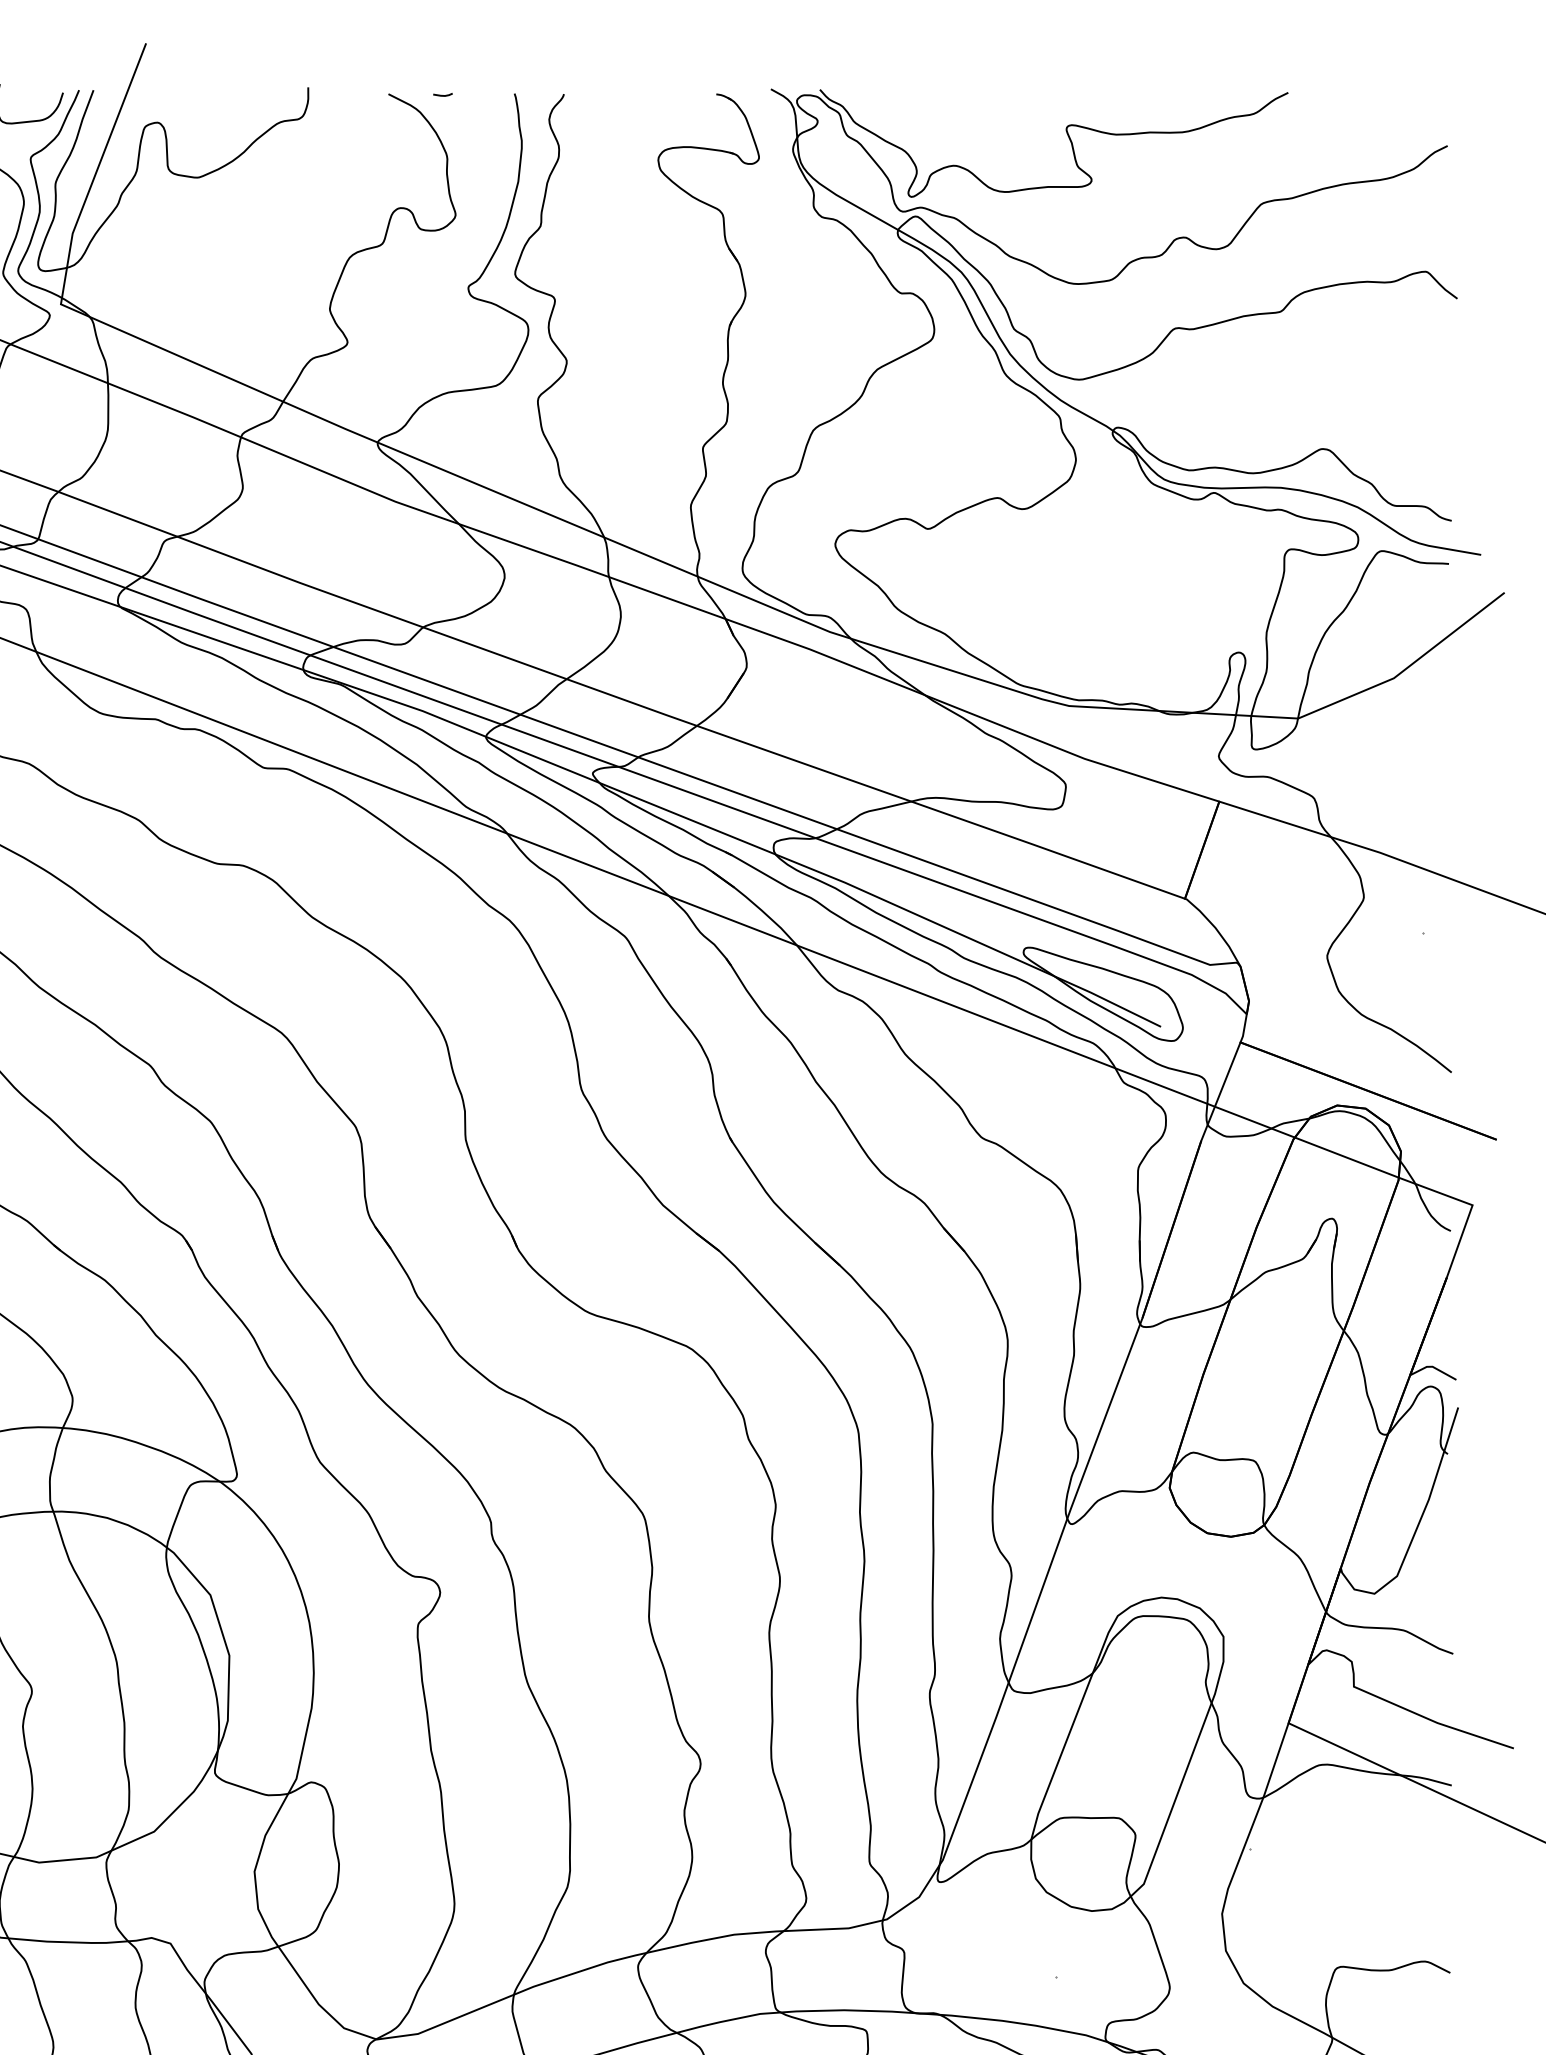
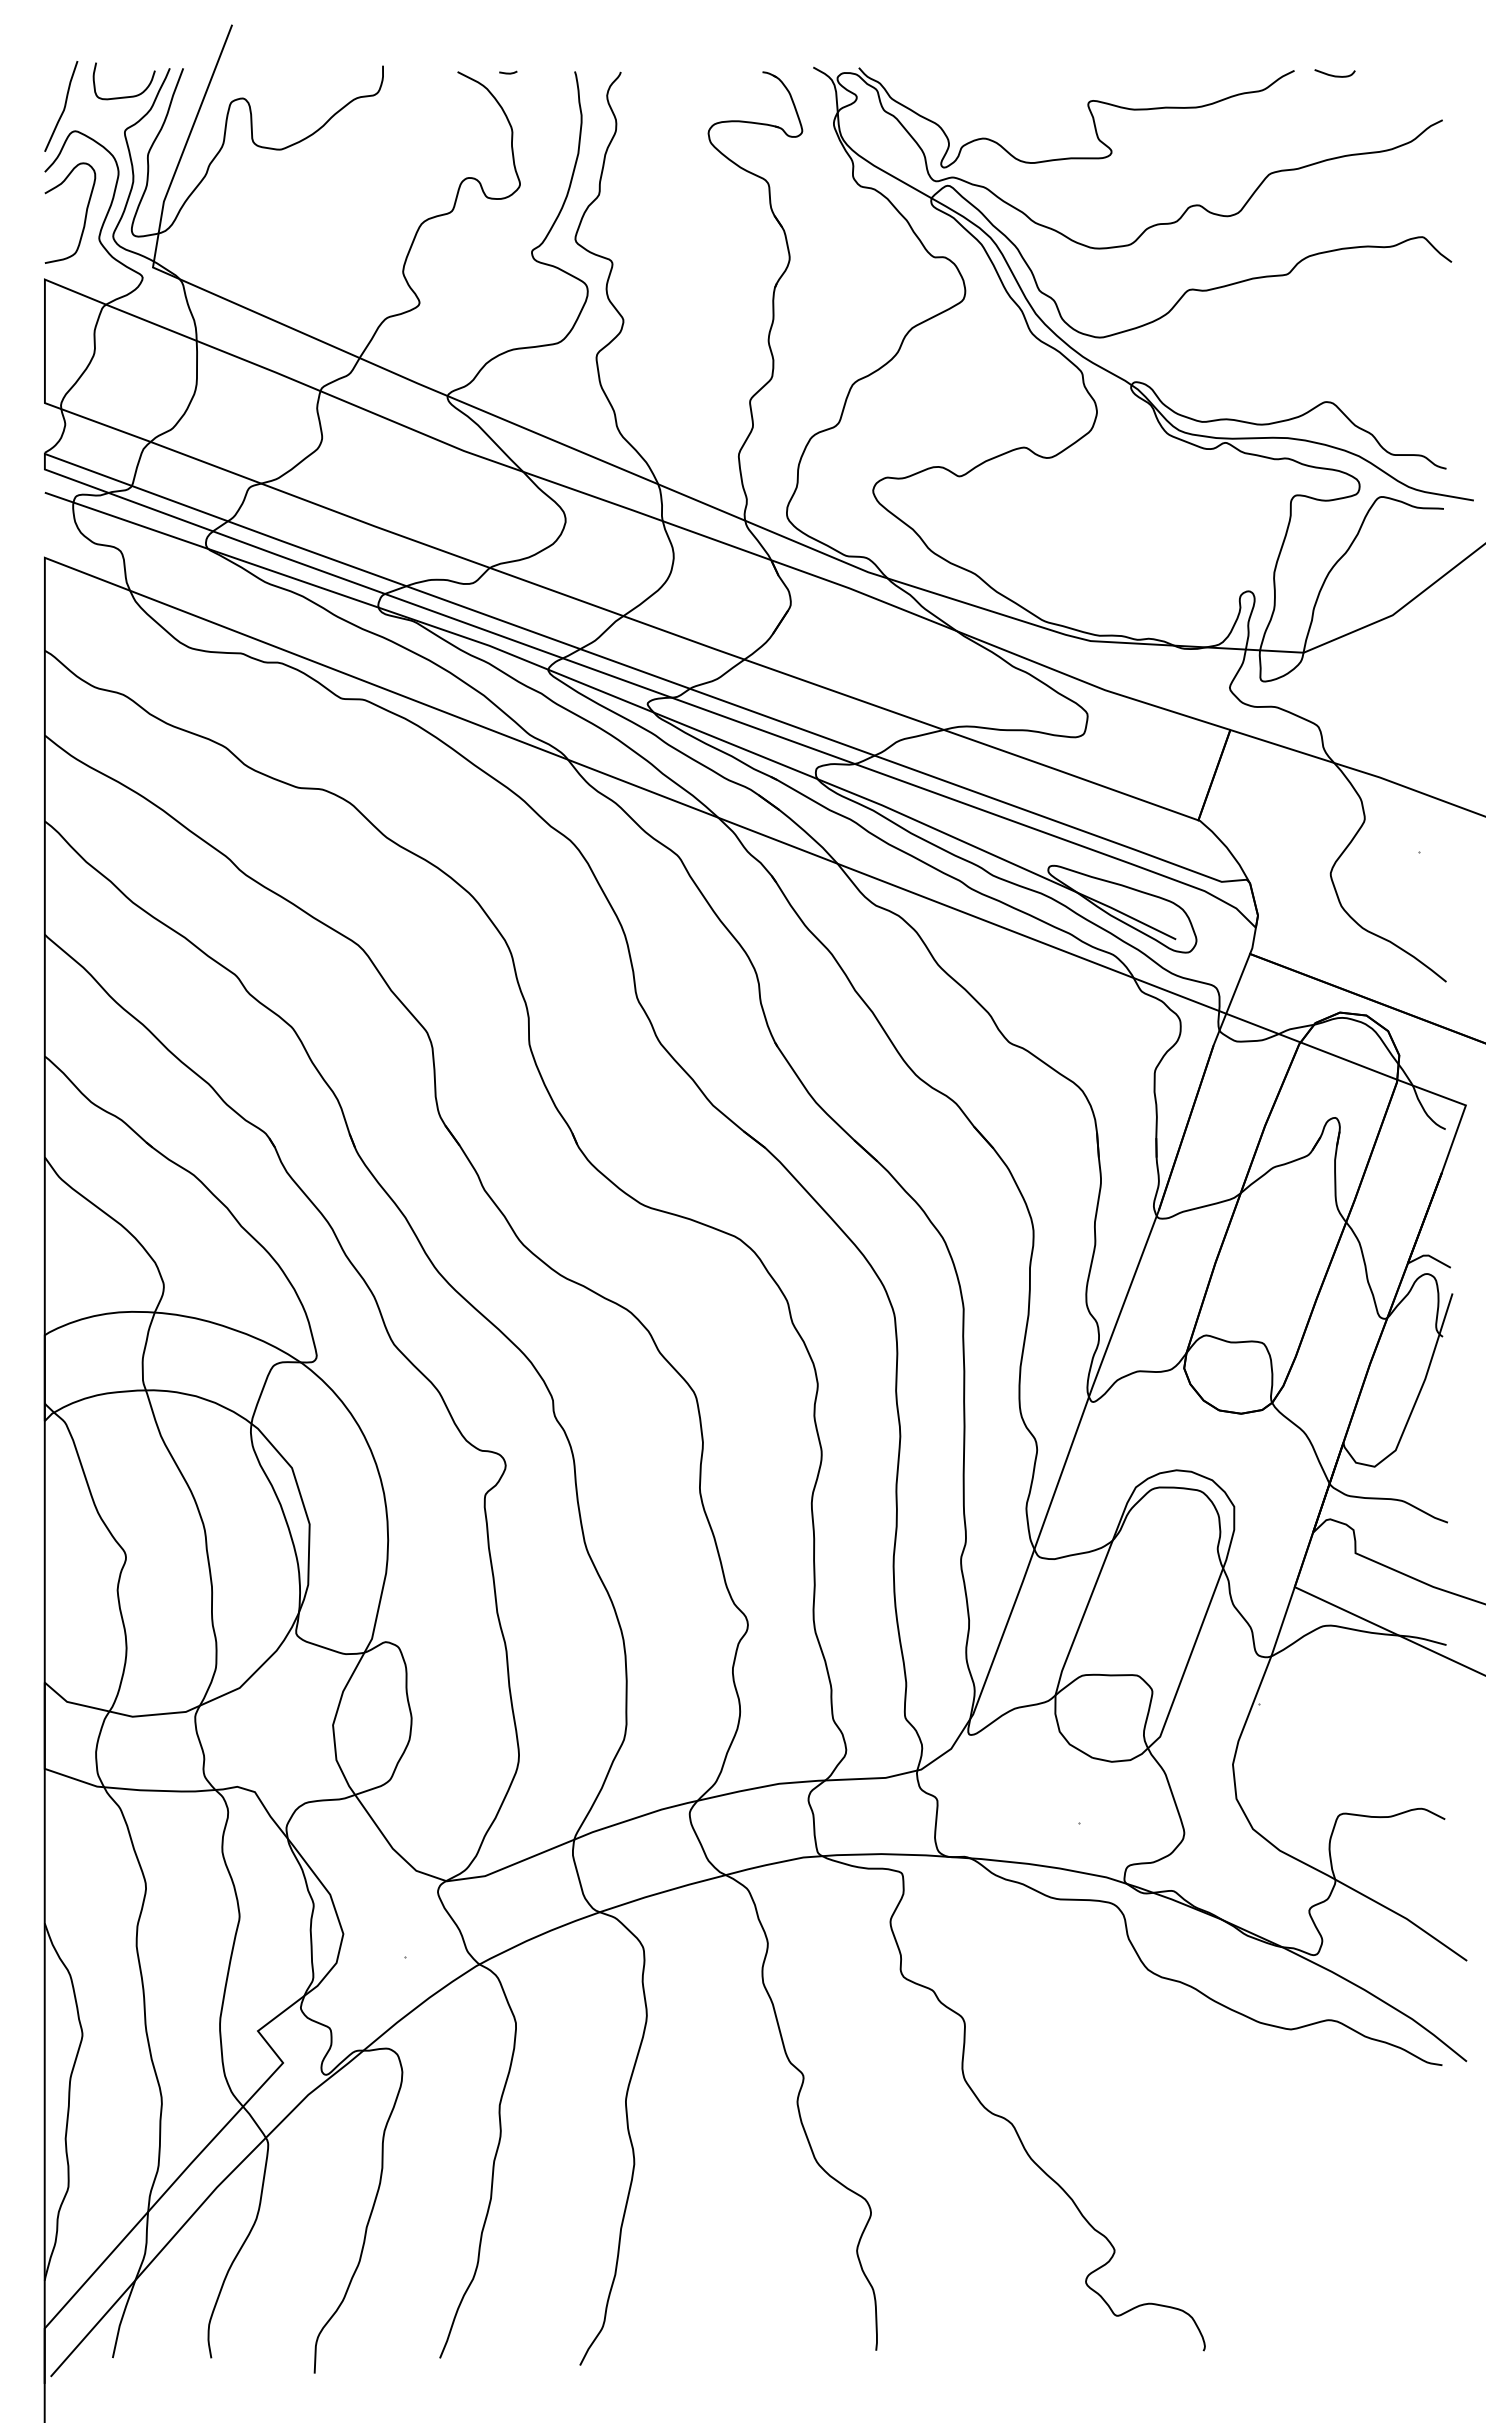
curve: (1331, 97) -> (1334, 75), added

